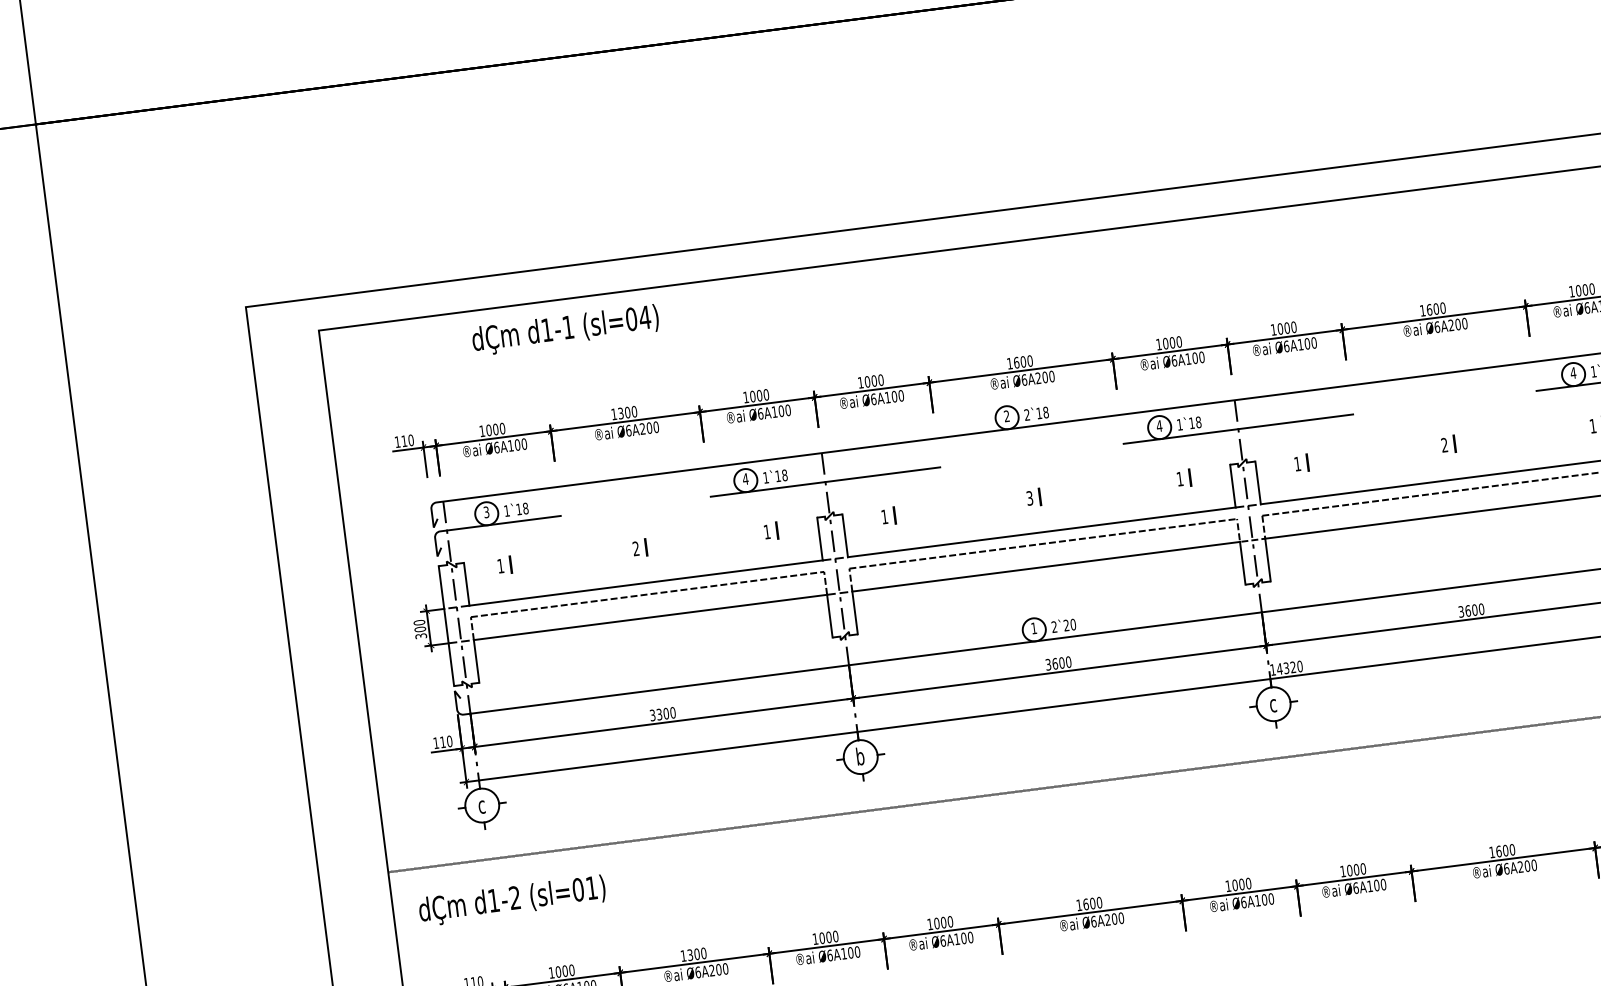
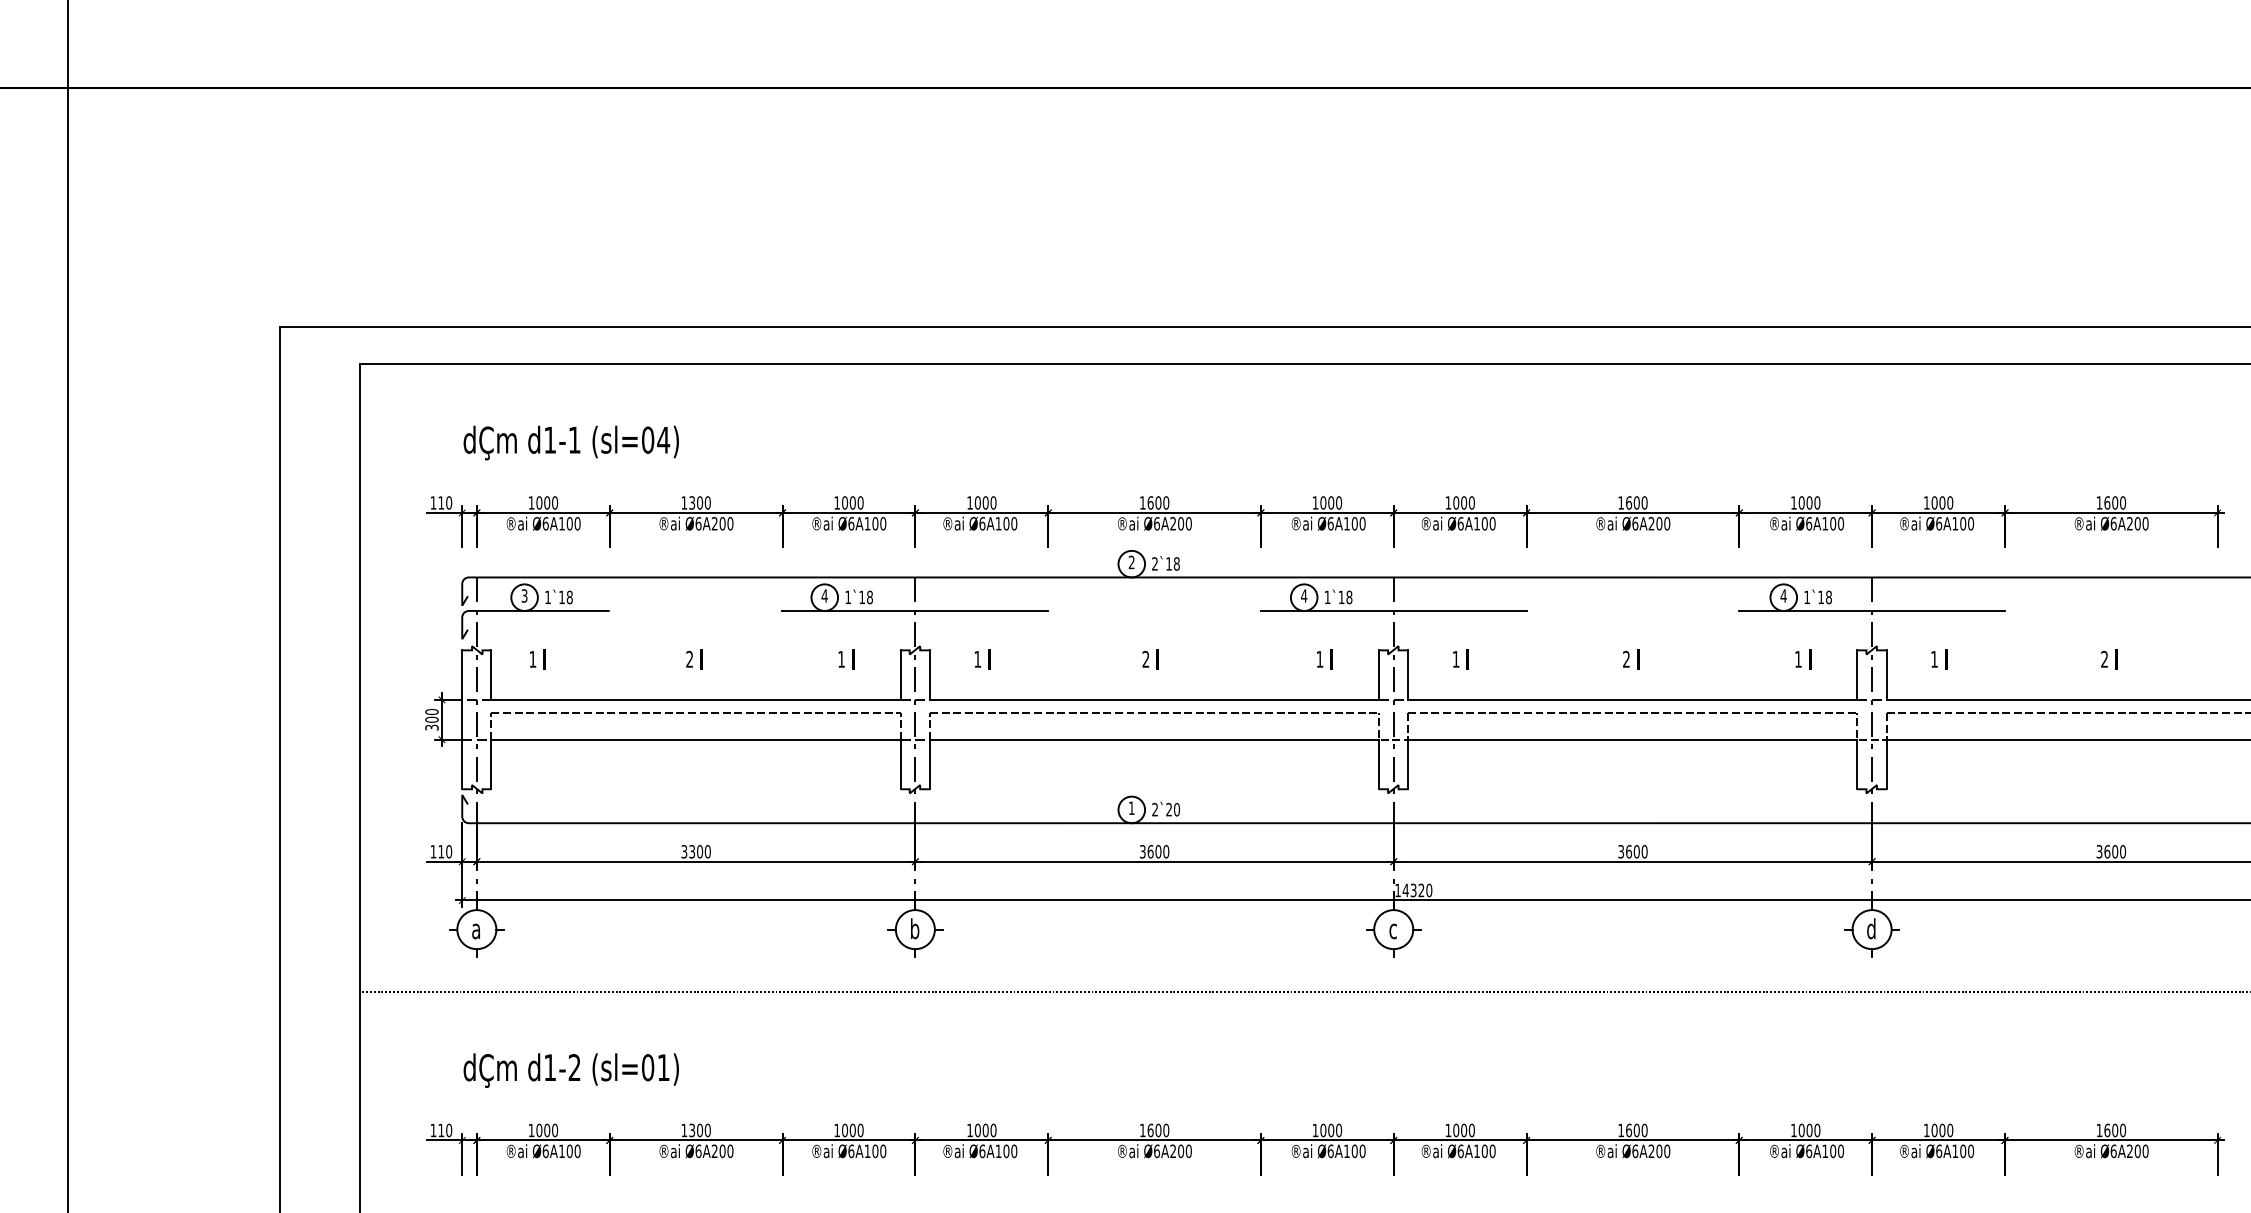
text: (564, 329) -> (570, 442), moved
text: (1029, 498) -> (1145, 659), 3 -> 2
text: (482, 807) -> (476, 931), c -> a
text: (511, 900) -> (570, 1070), moved

